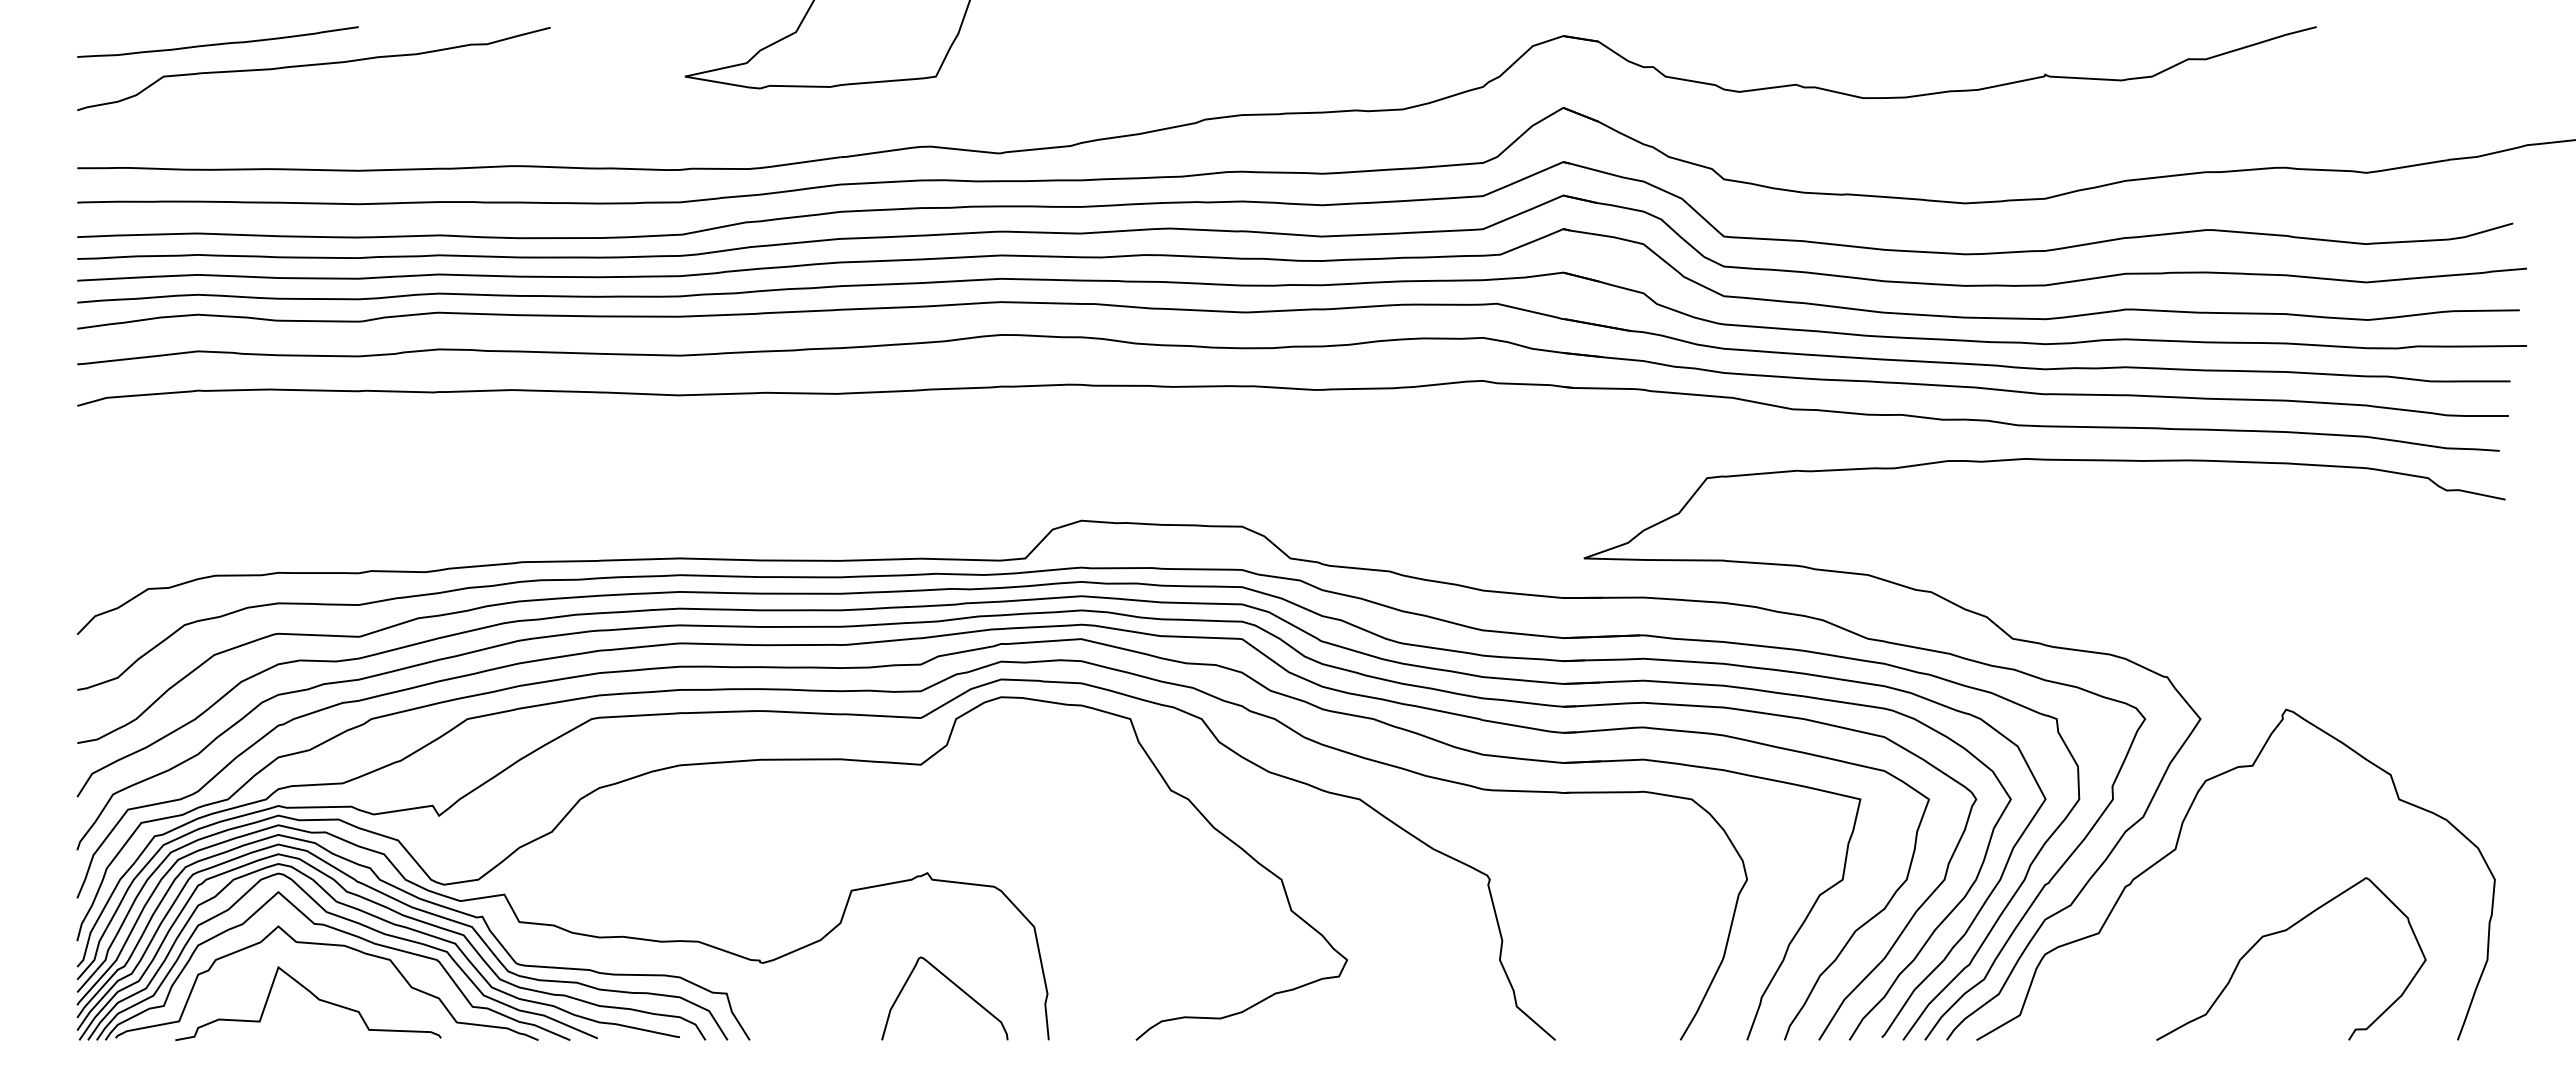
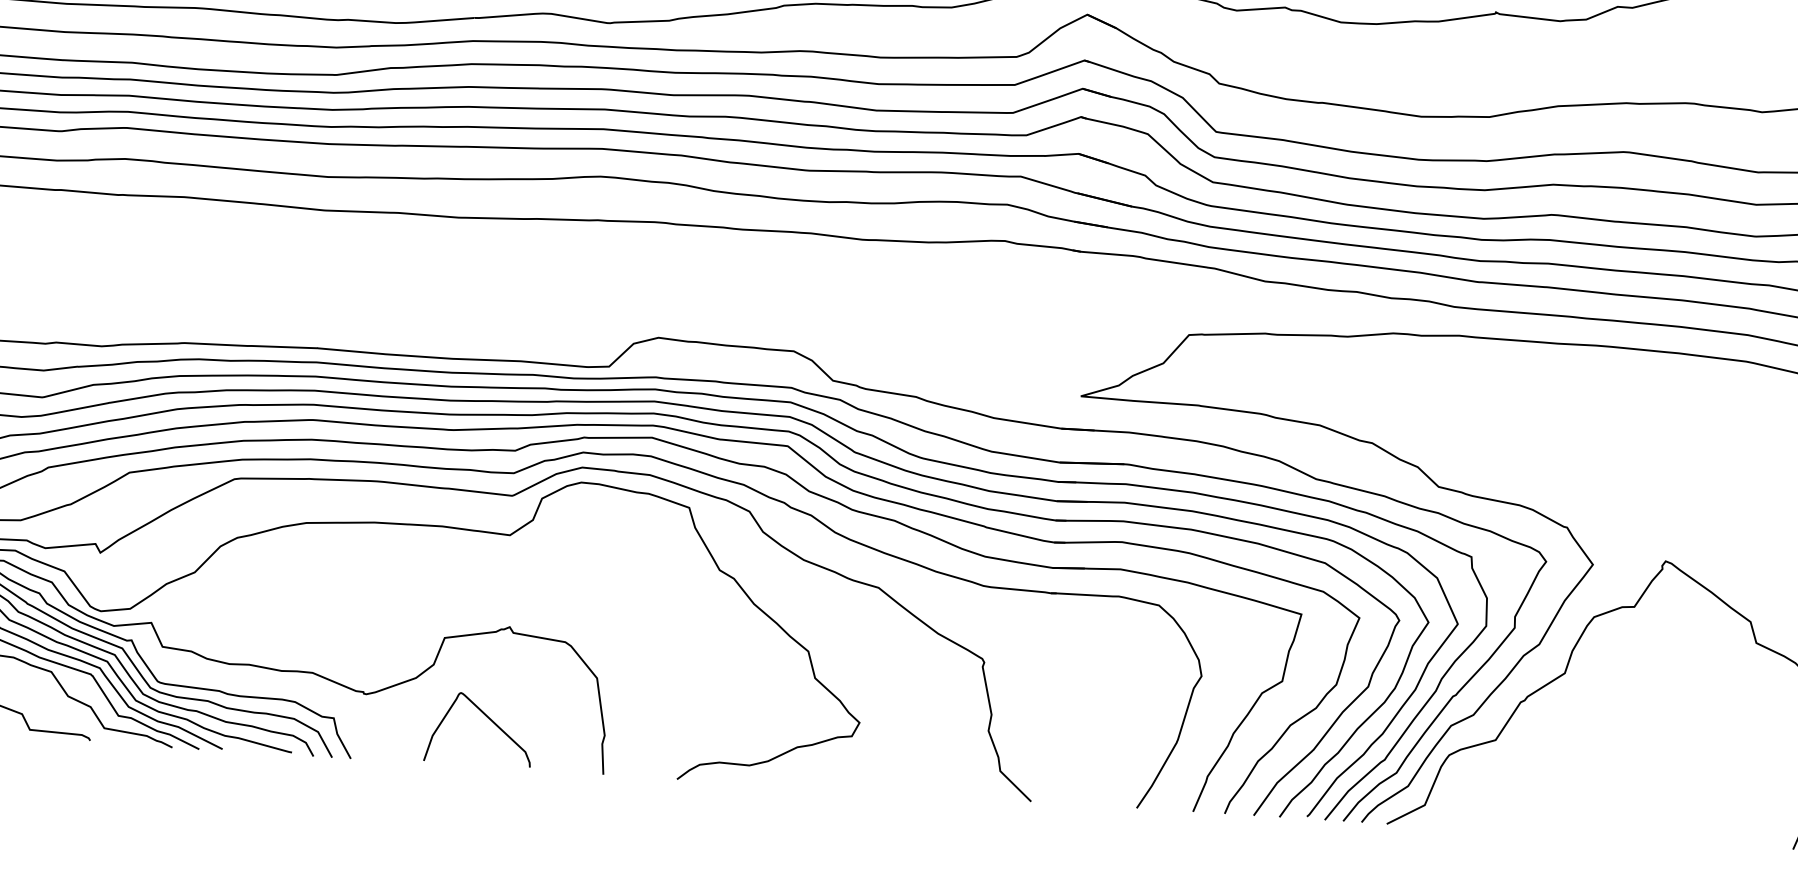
curve: (2282, 932) -> (1650, 749), removed
curve: (954, 985) -> (487, 718), moved

